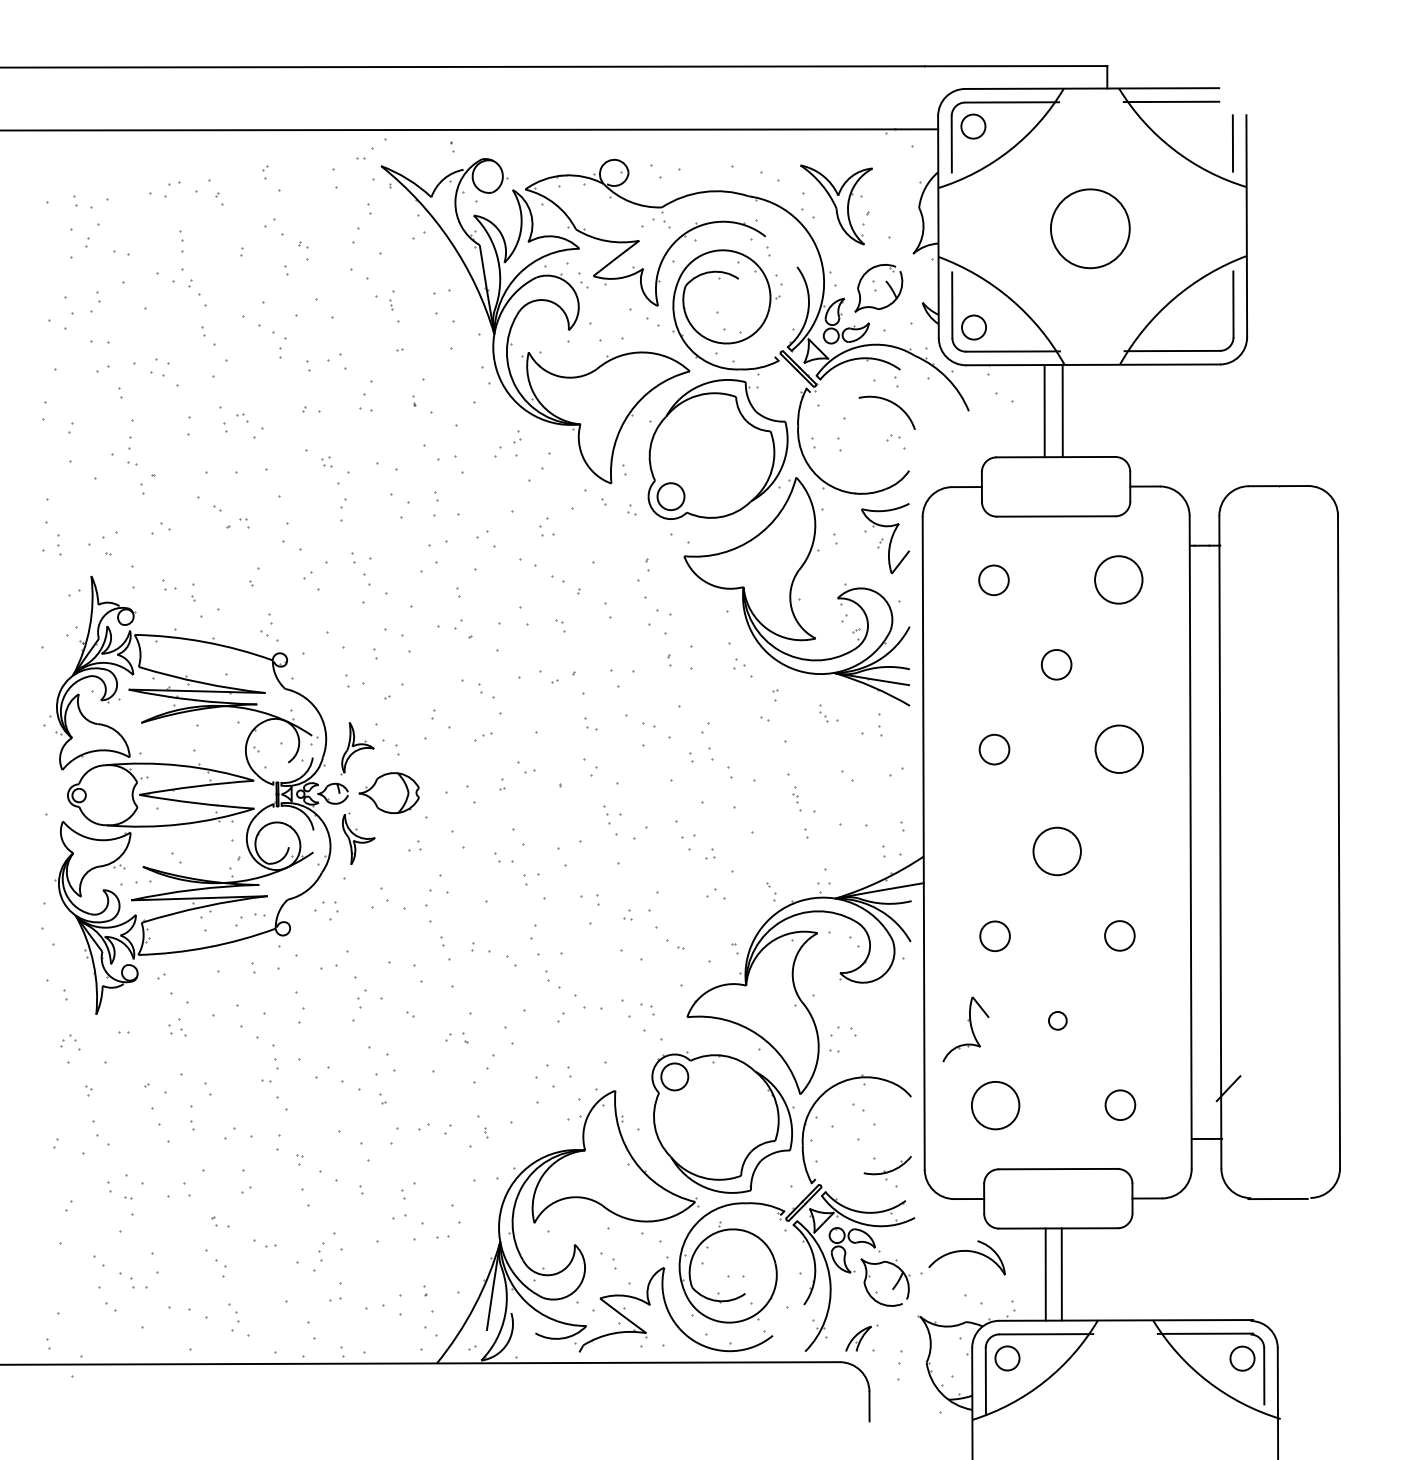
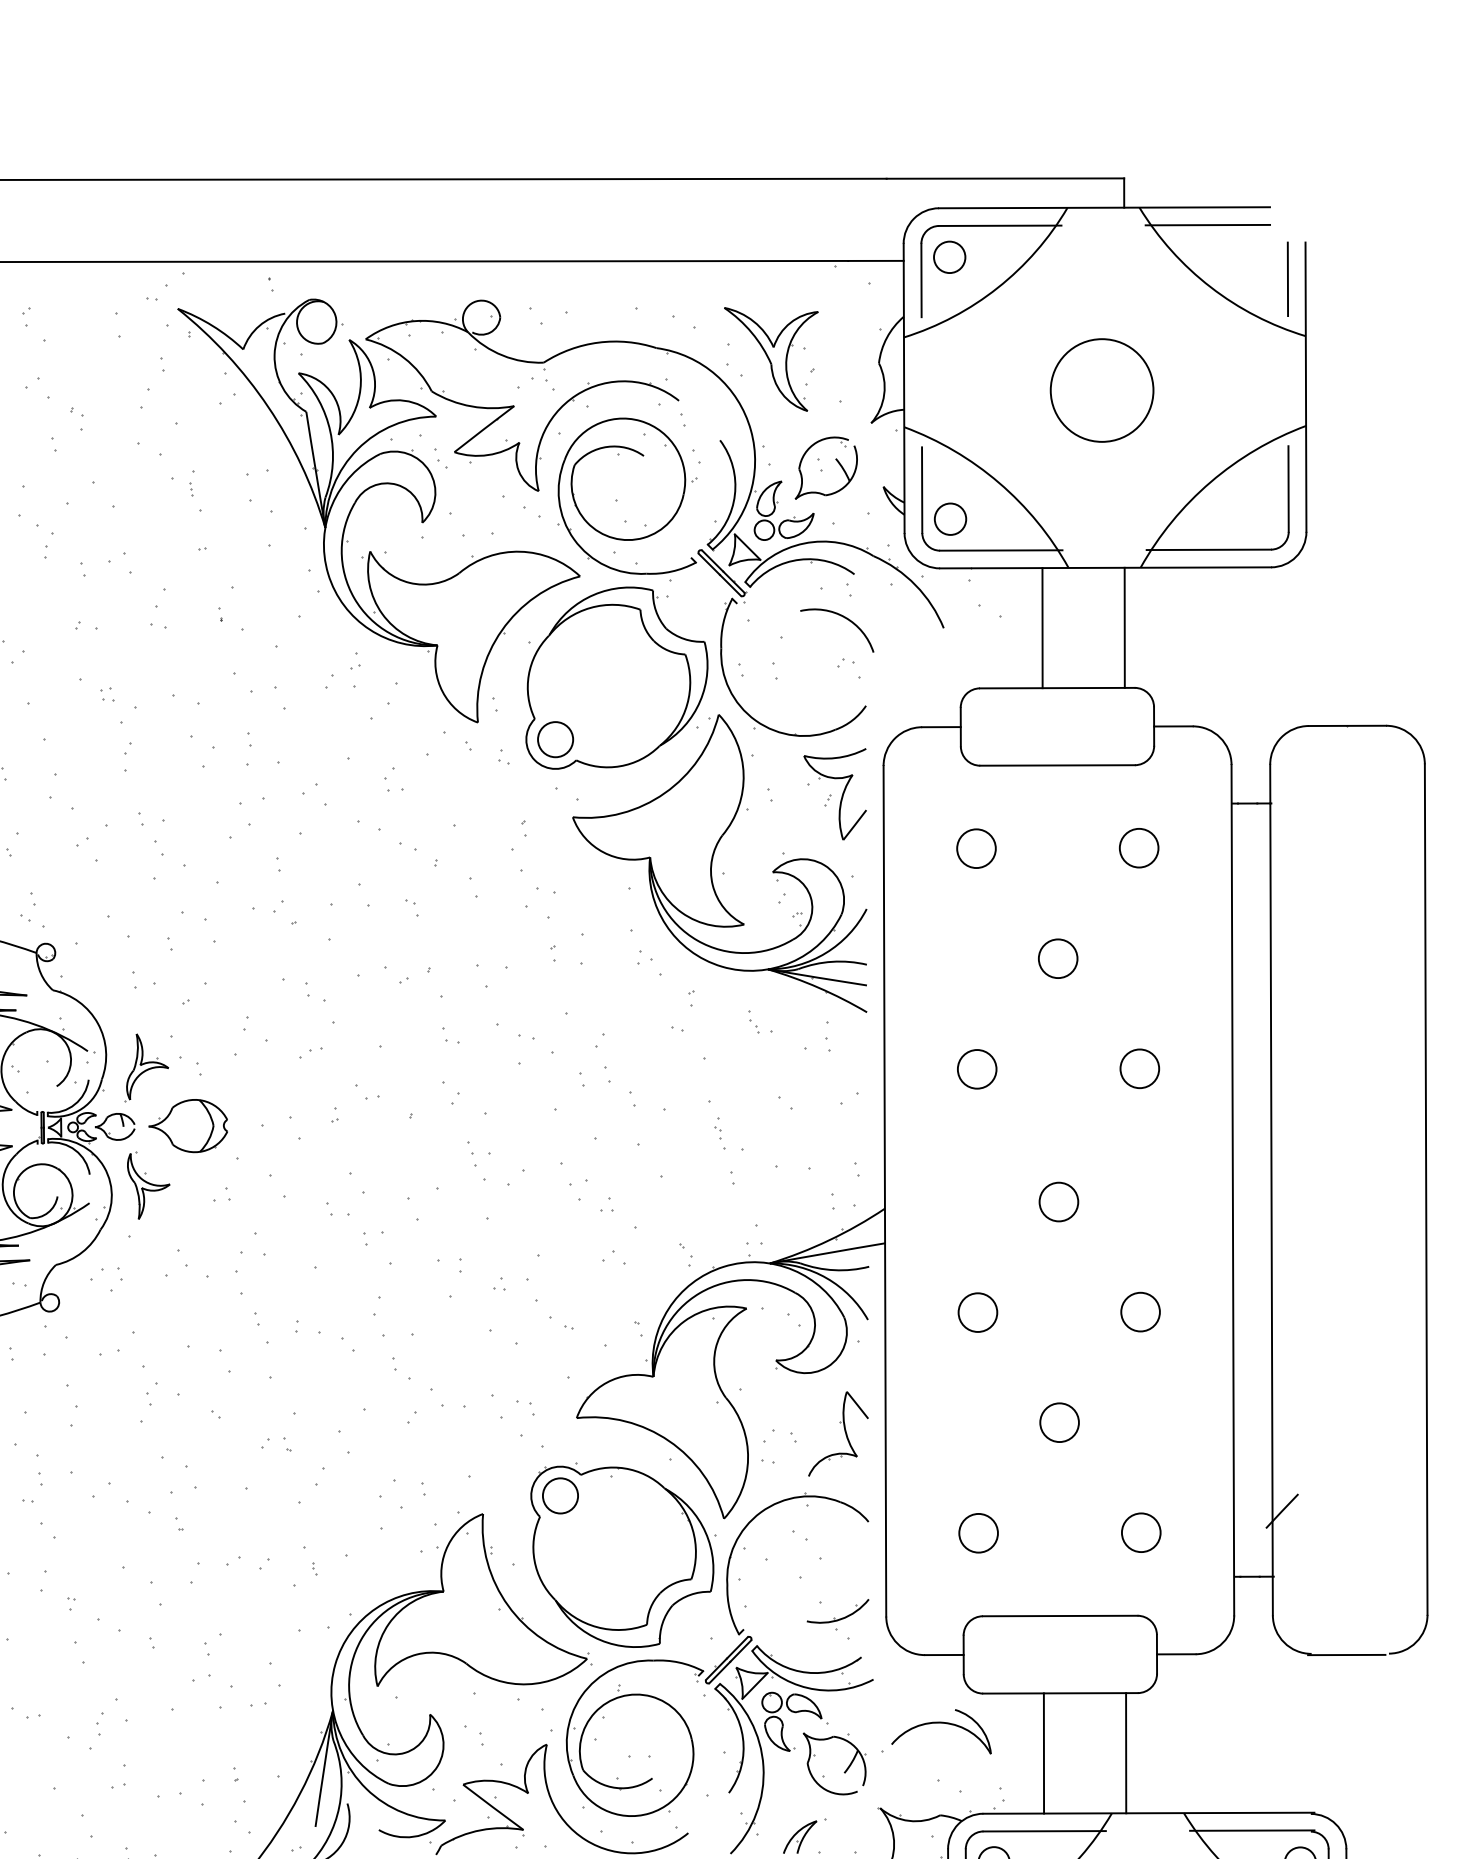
line: (1062, 410) -> (1124, 627), moved
circle: (1118, 579) -> (1138, 847), size x0.62
circle: (1119, 749) -> (1140, 1069), size x0.62
circle: (1057, 851) -> (1059, 1202), size x0.62
circle: (1057, 1020) -> (1059, 1422), size x1.67
part: (965, 1029) -> (837, 1434), moved
circle: (995, 1105) -> (978, 1533), size x0.62
line: (1061, 1274) -> (1125, 1753), moved

